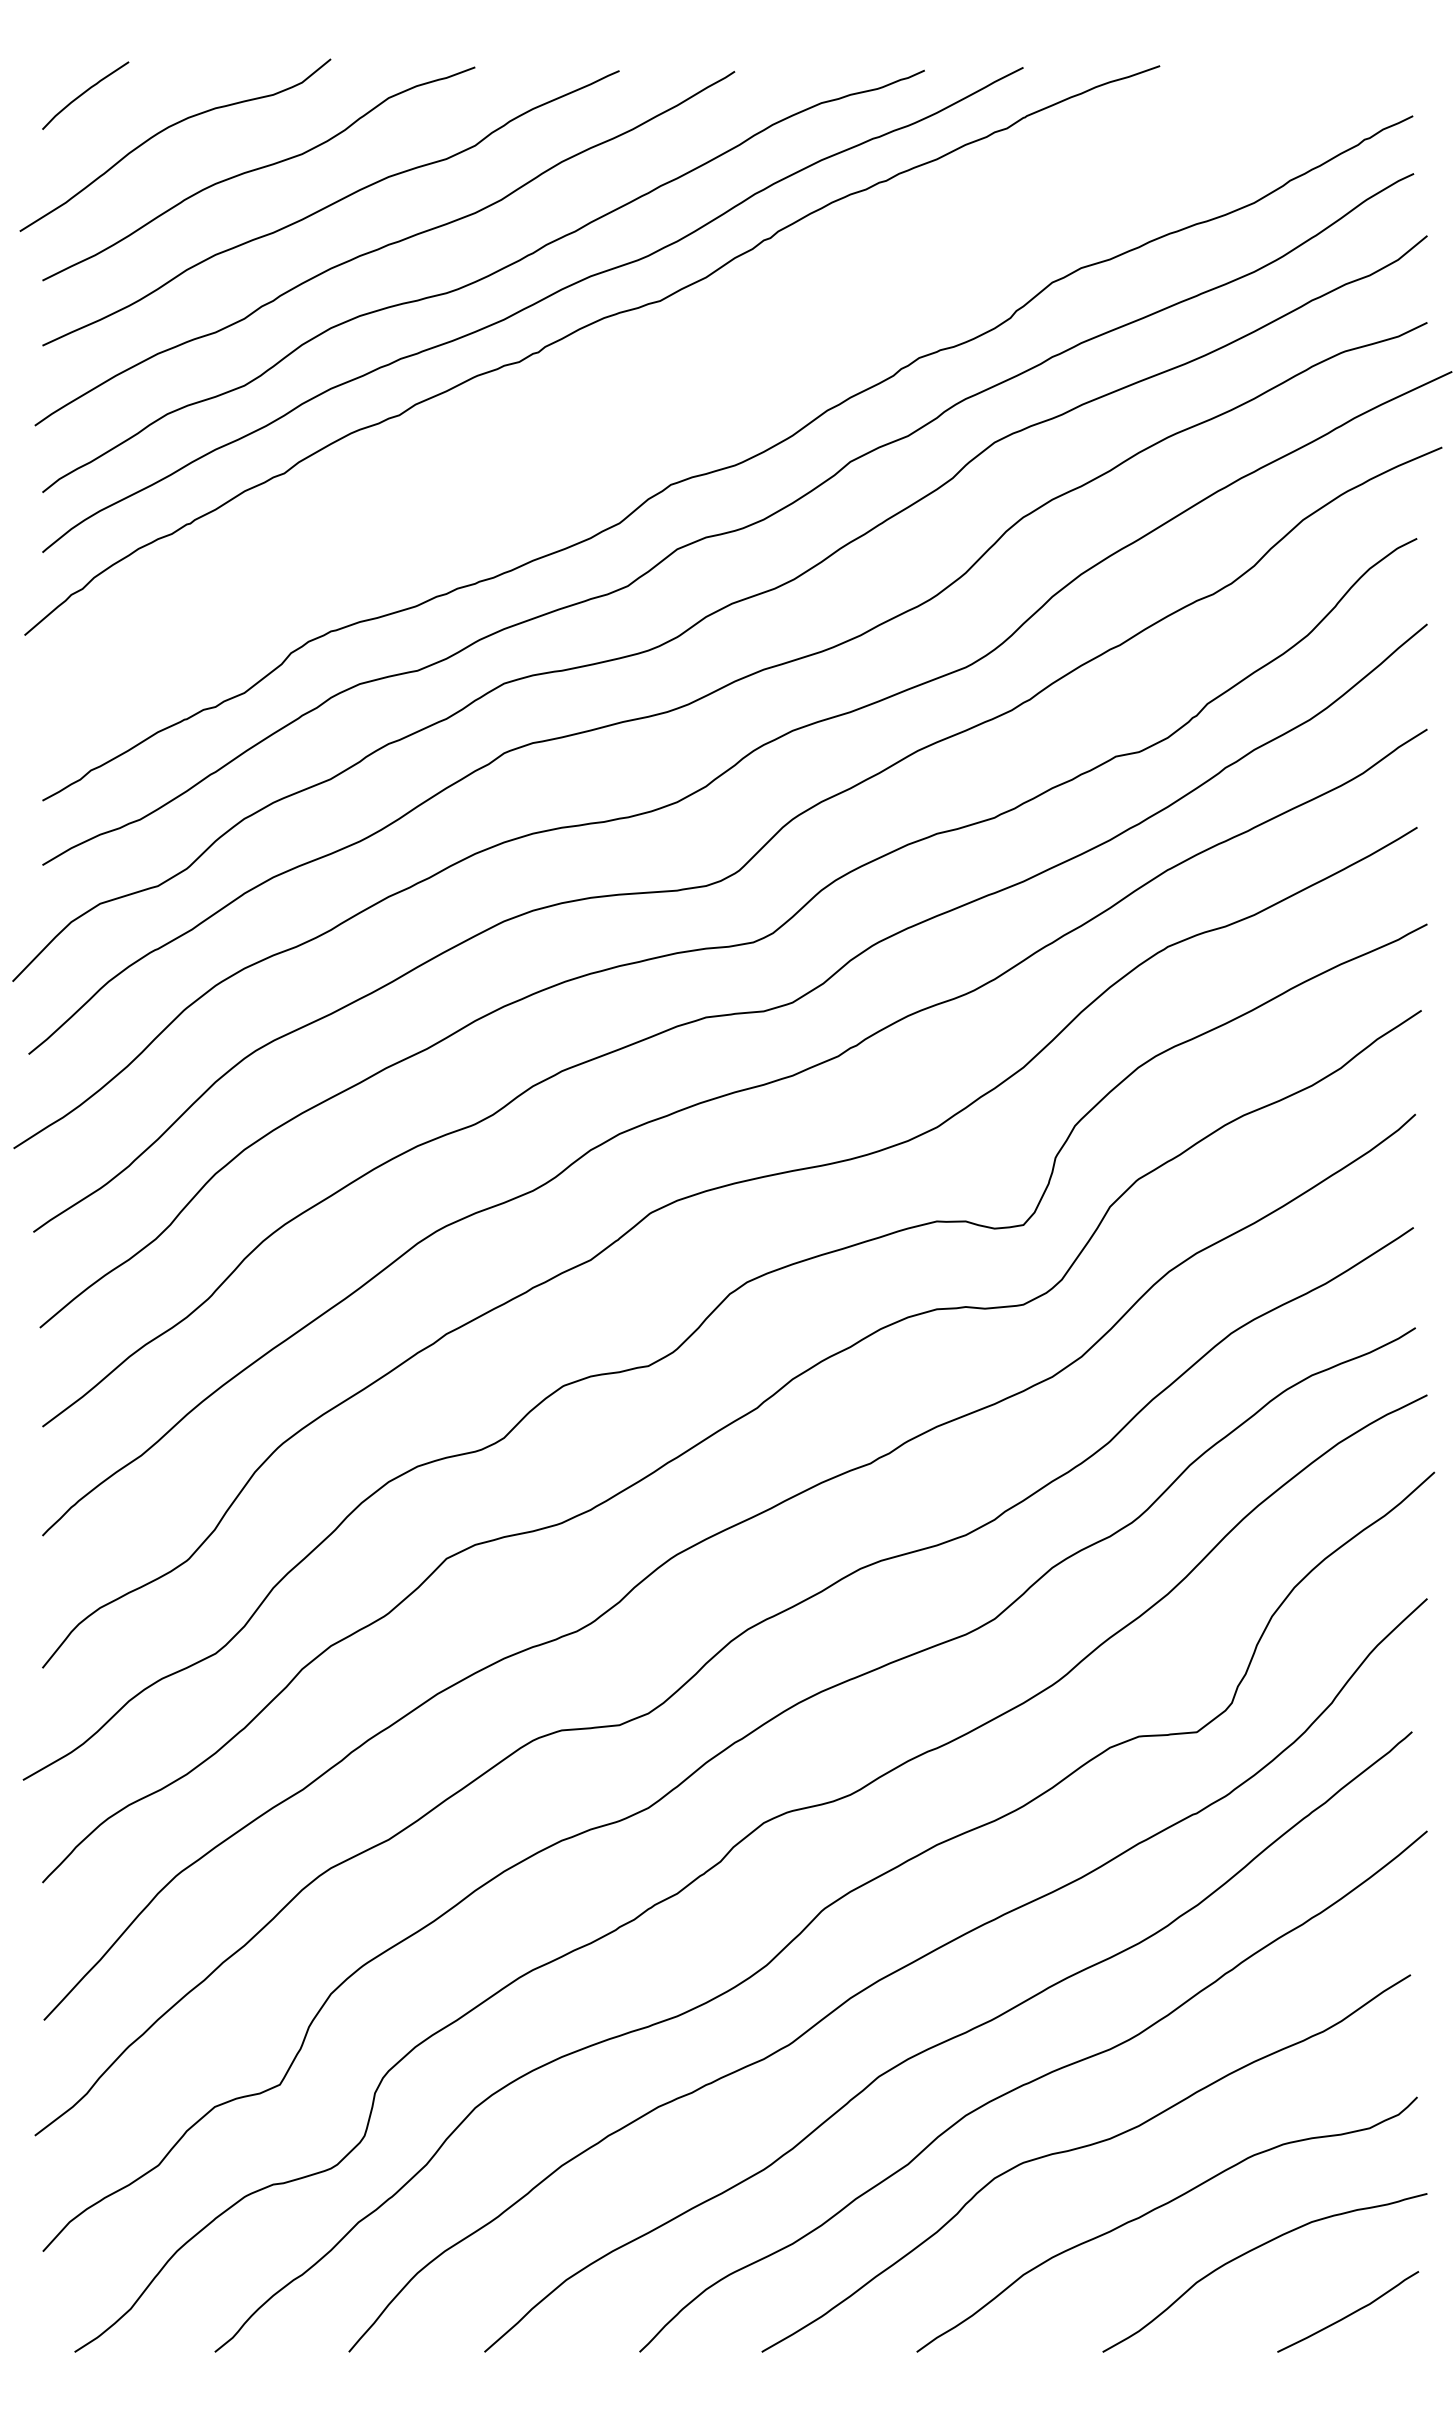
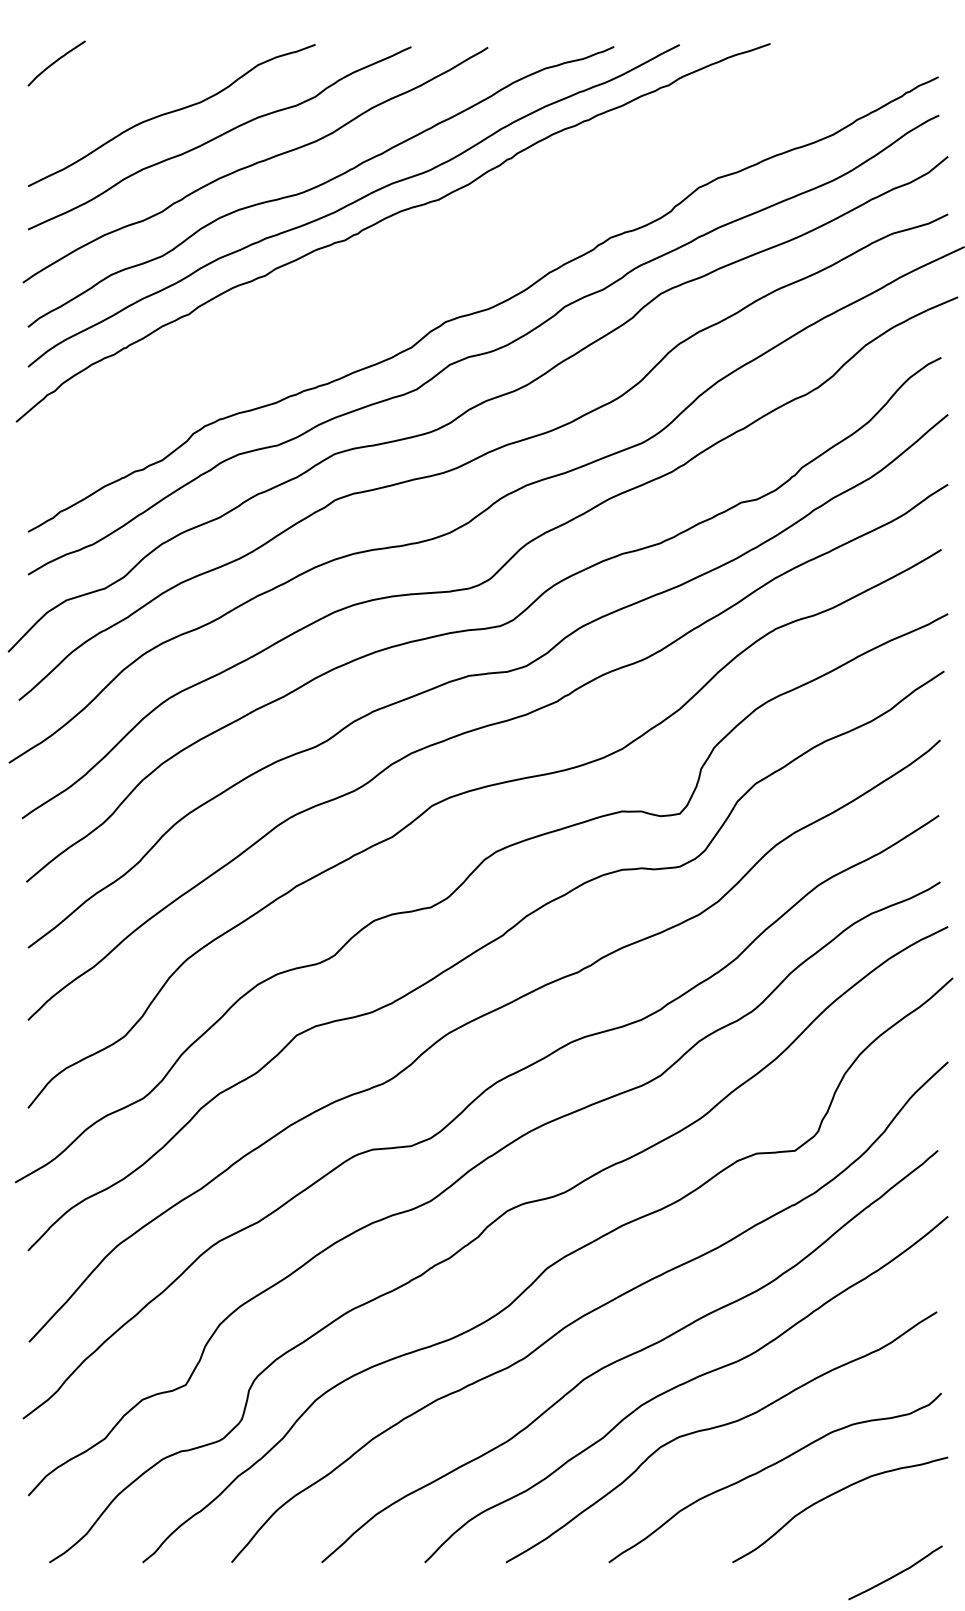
curve: (166, 130) -> (110, 86), removed
curve: (1348, 2314) -> (895, 1574), moved

